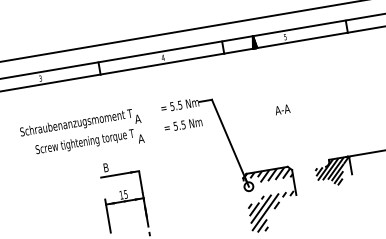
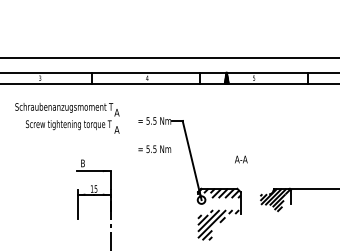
text: (282, 109) -> (241, 159), moved
text: (183, 125) -> (154, 149), moved
text: (82, 135) -> (67, 118), moved

